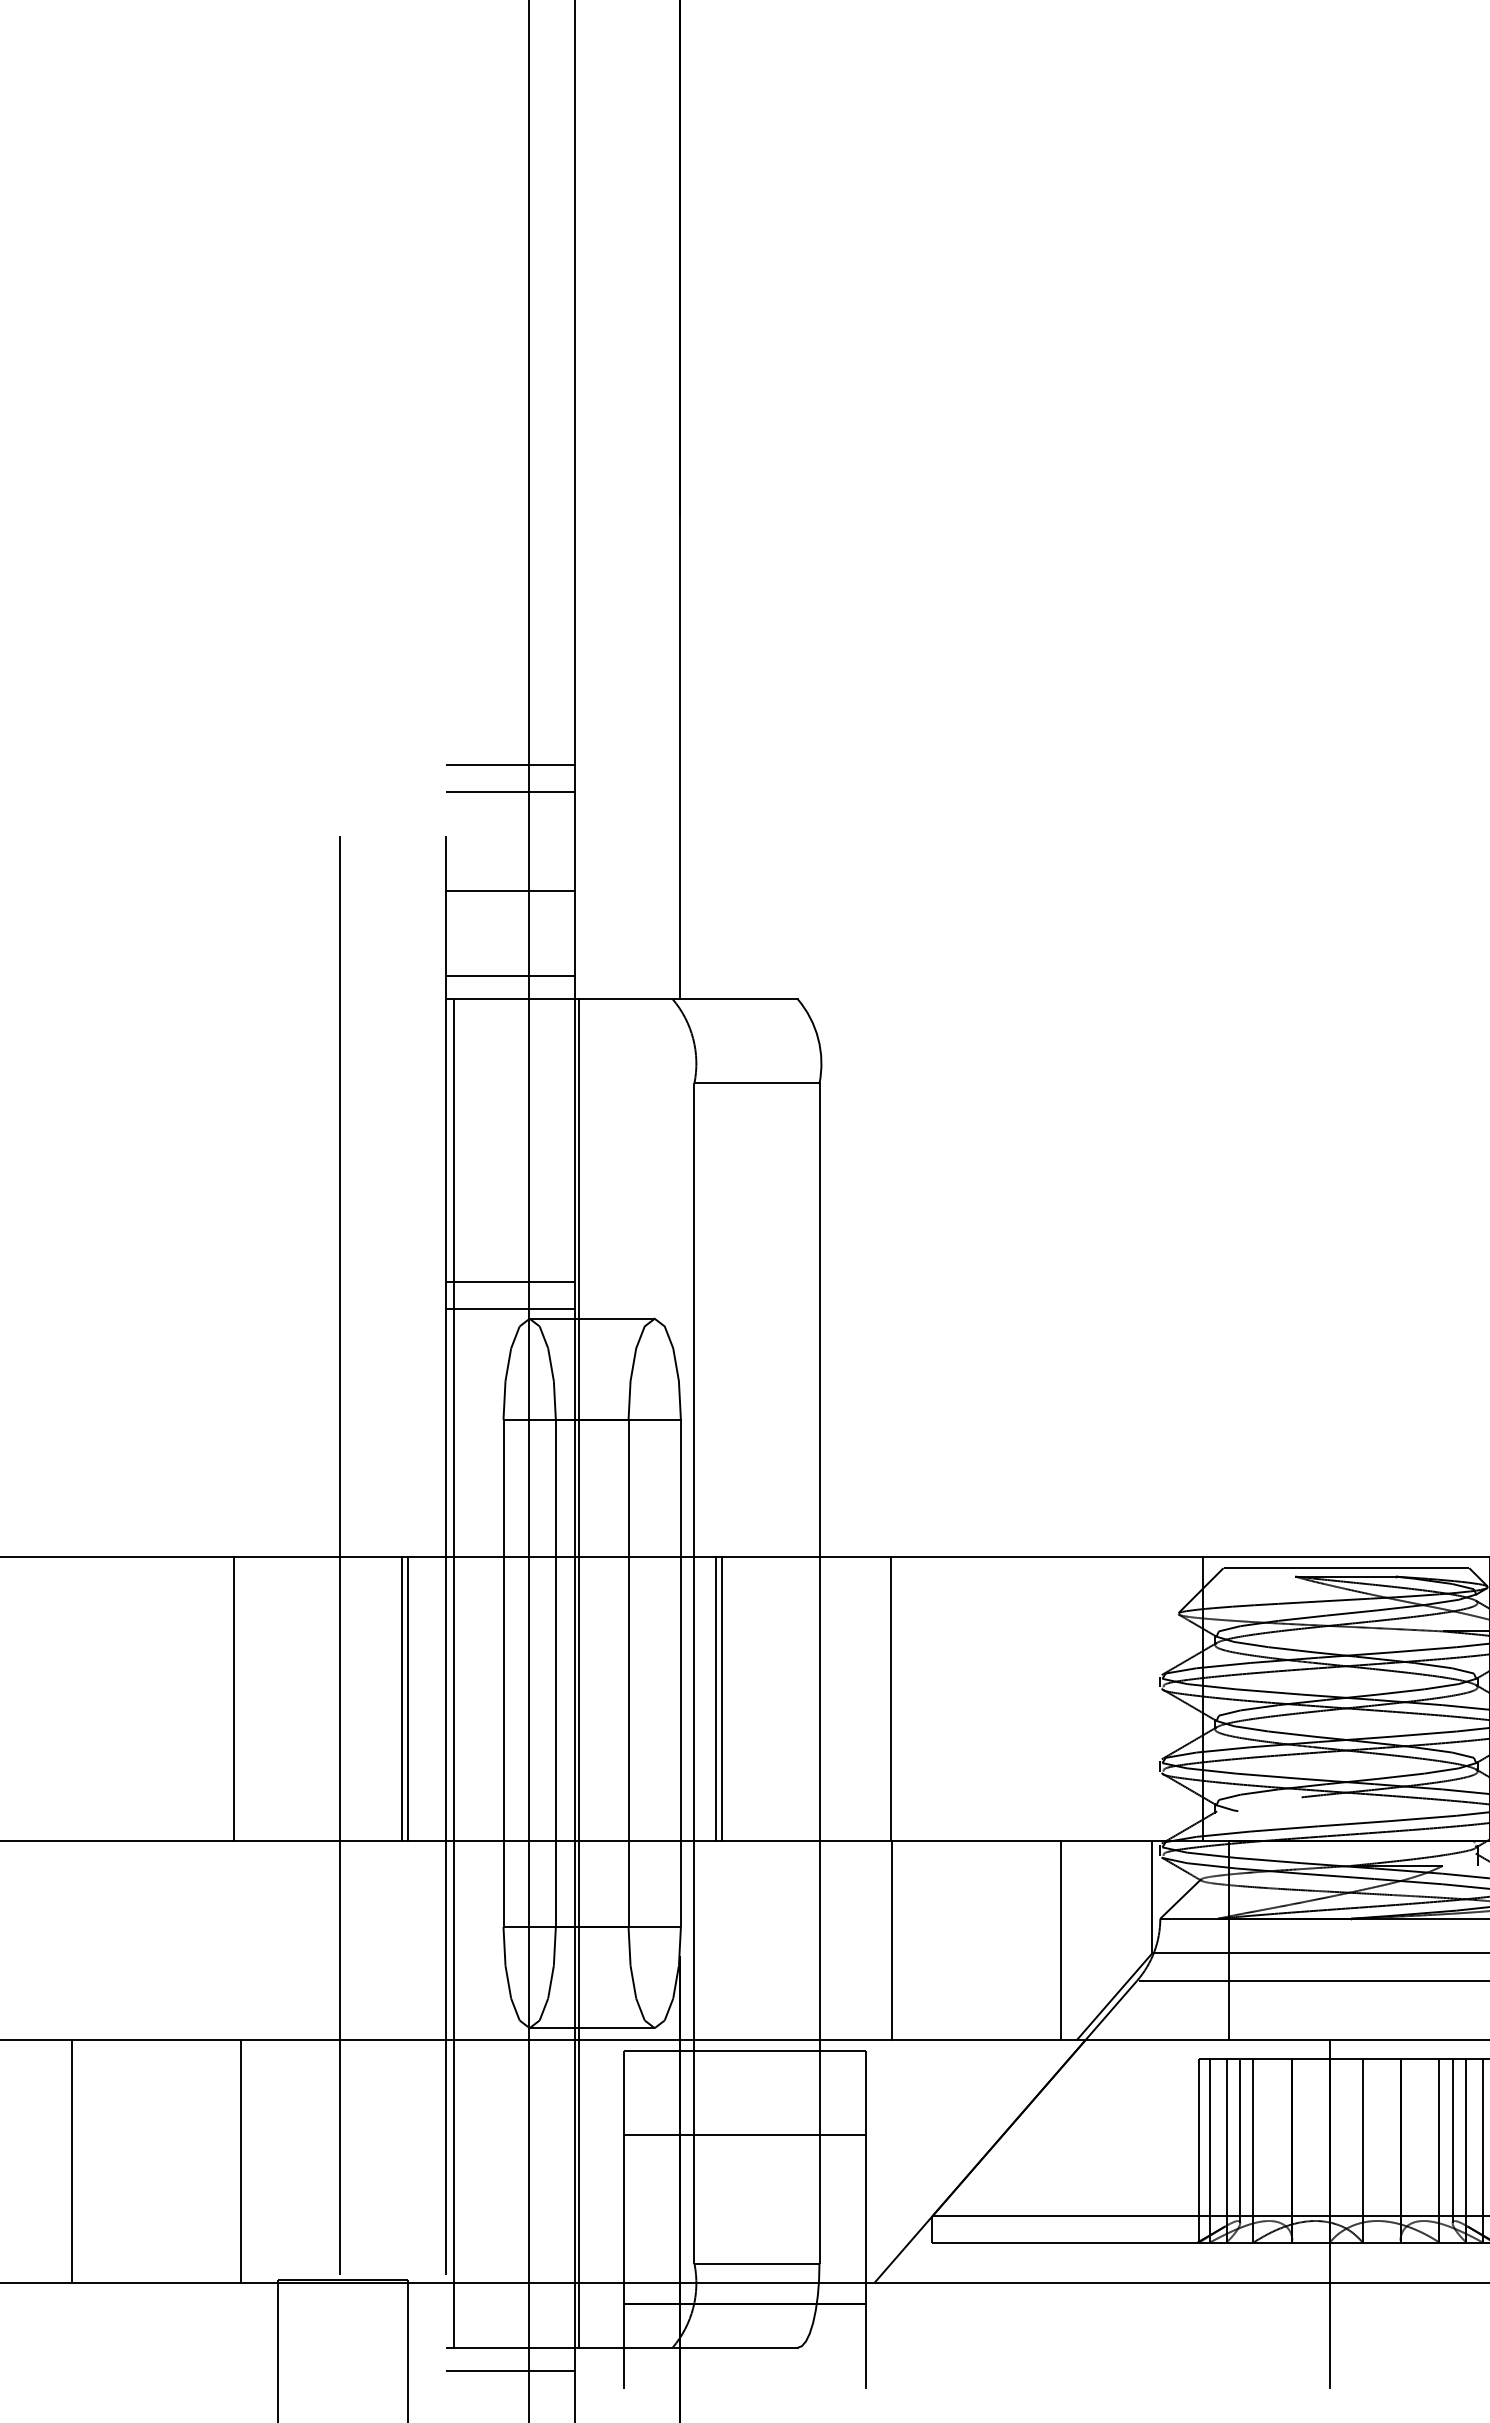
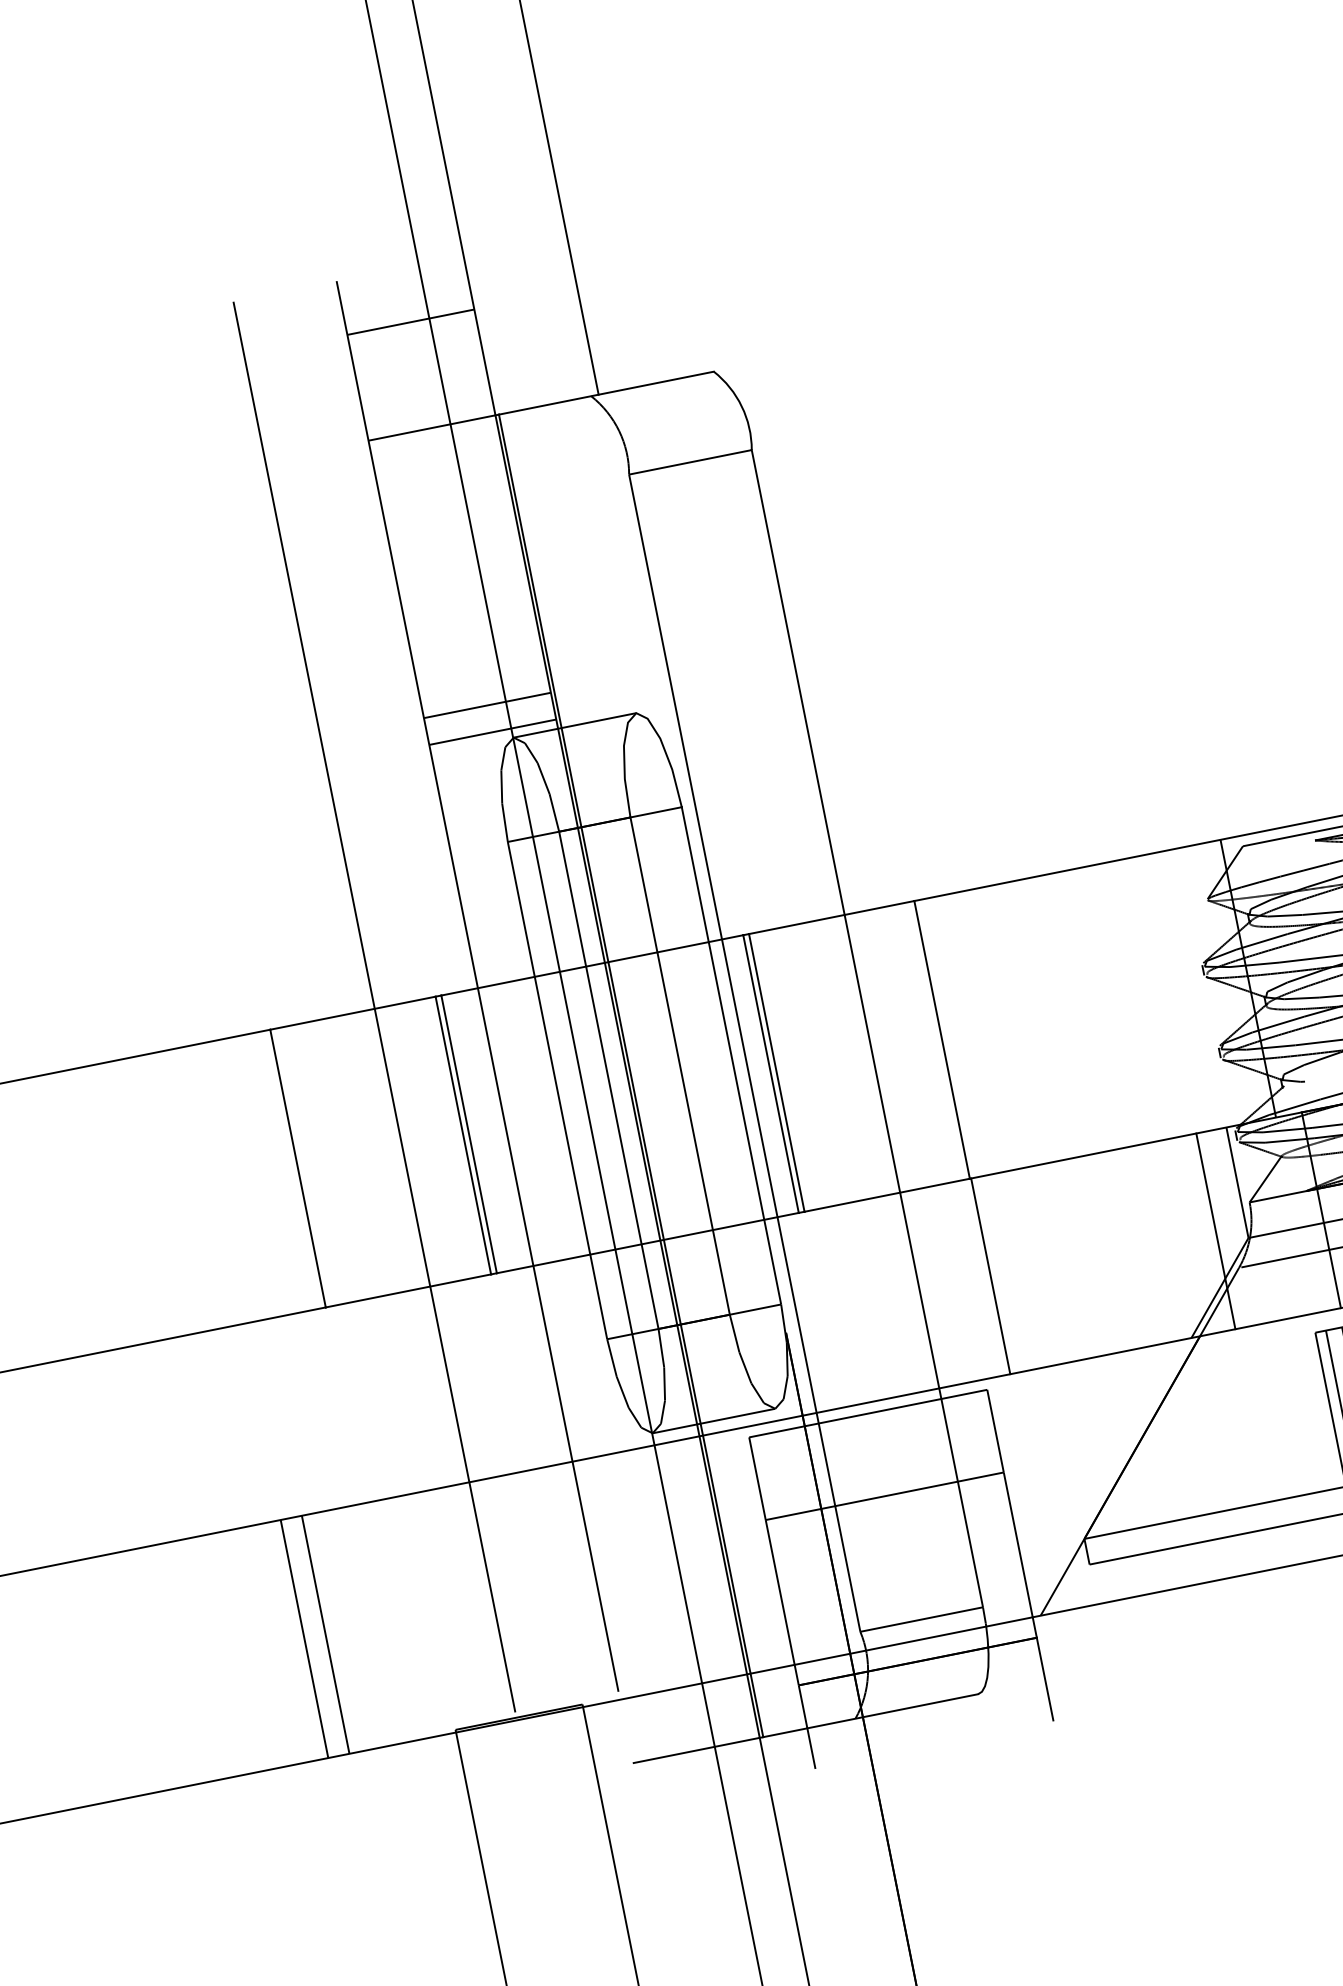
line: (509, 764) -> (385, 198), removed
line: (509, 791) -> (390, 224), removed
line: (509, 975) -> (426, 405), removed
line: (453, 1673) -> (508, 1100), removed
line: (1060, 1940) -> (1215, 1231), moved
line: (71, 2161) -> (304, 1638), moved
line: (240, 2161) -> (325, 1634), moved
line: (509, 2371) -> (700, 1773), removed

